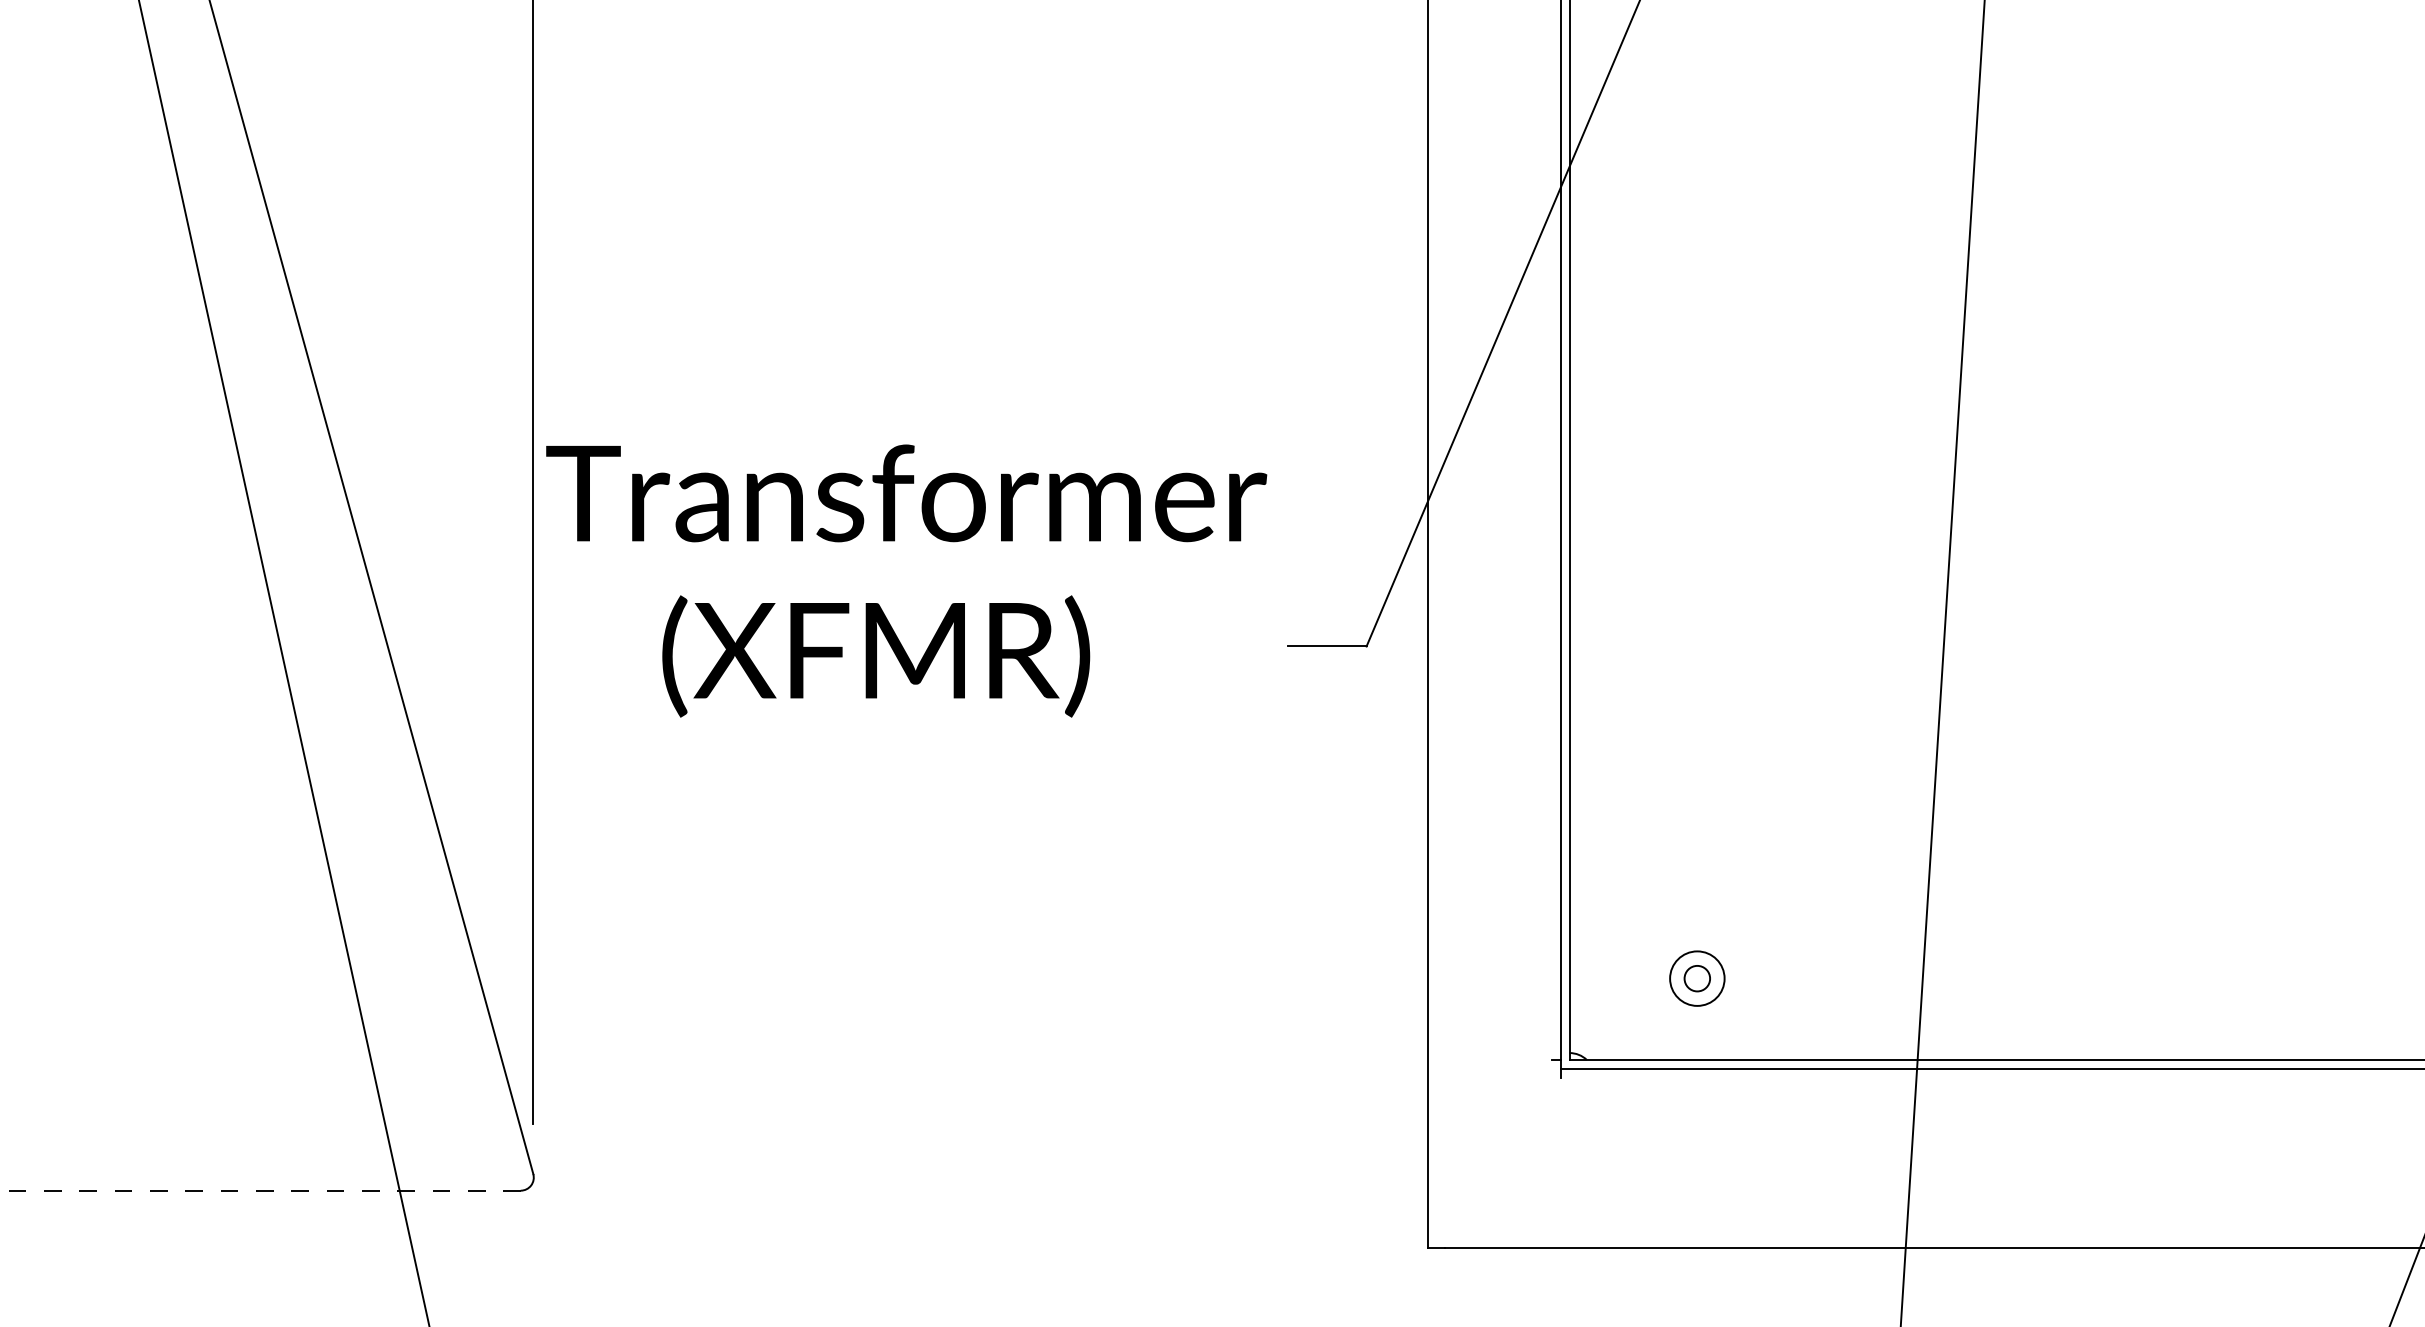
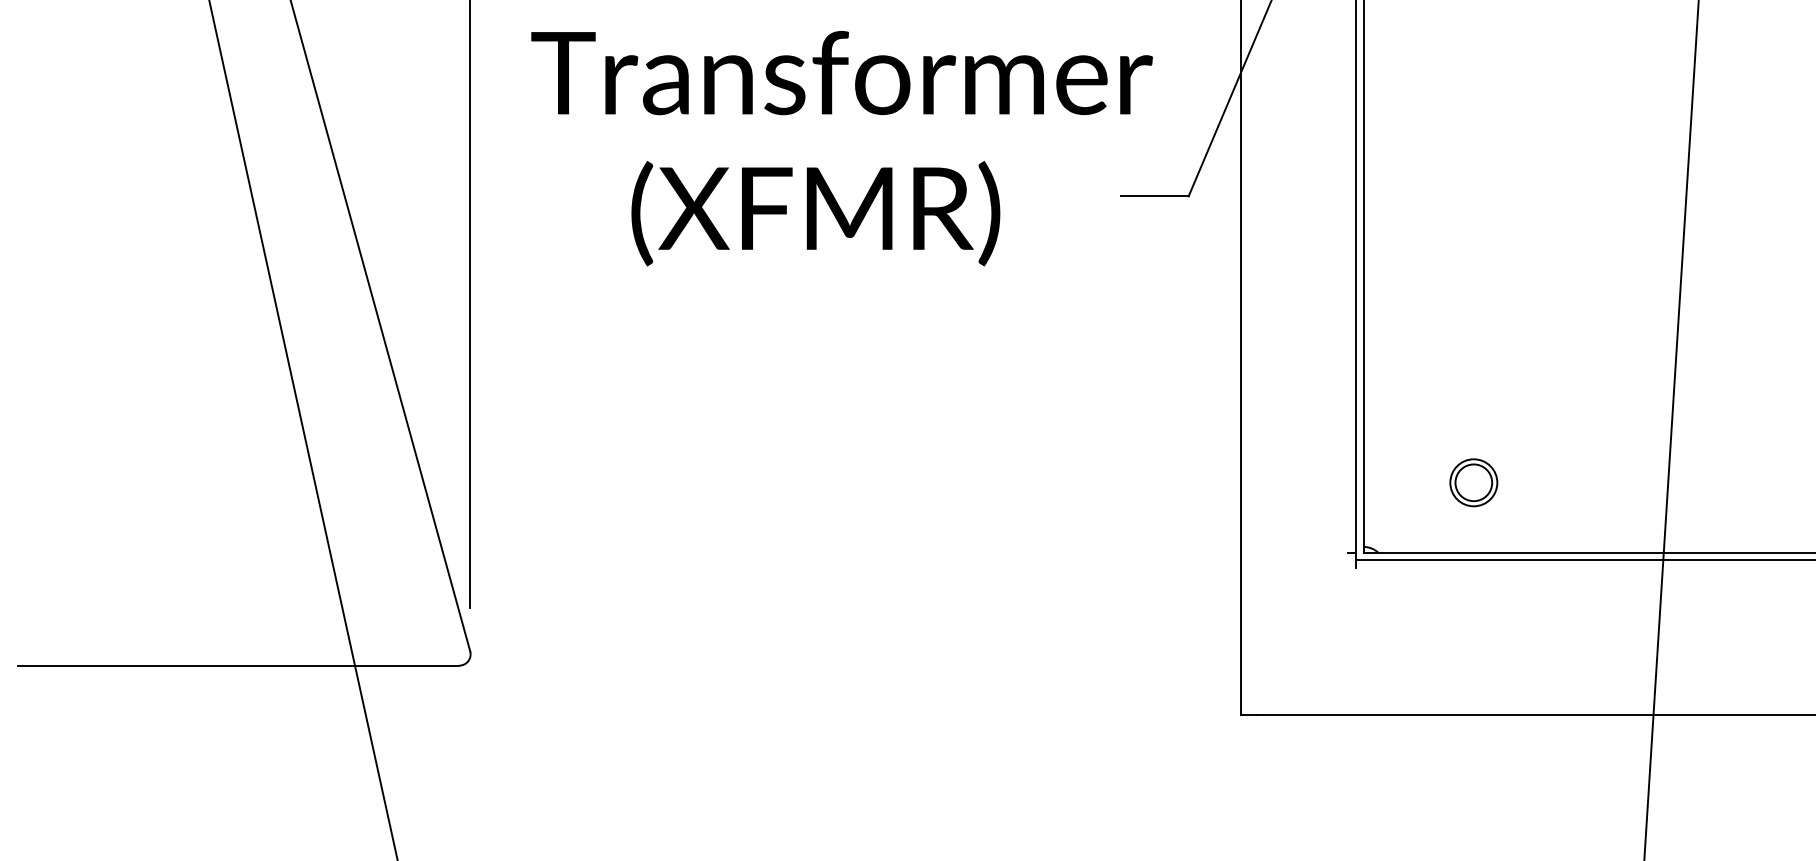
text: (906, 580) -> (841, 148), moved
circle: (1697, 978) -> (1473, 482), size x1.67
line: (265, 1190) -> (239, 665), dashed -> solid

